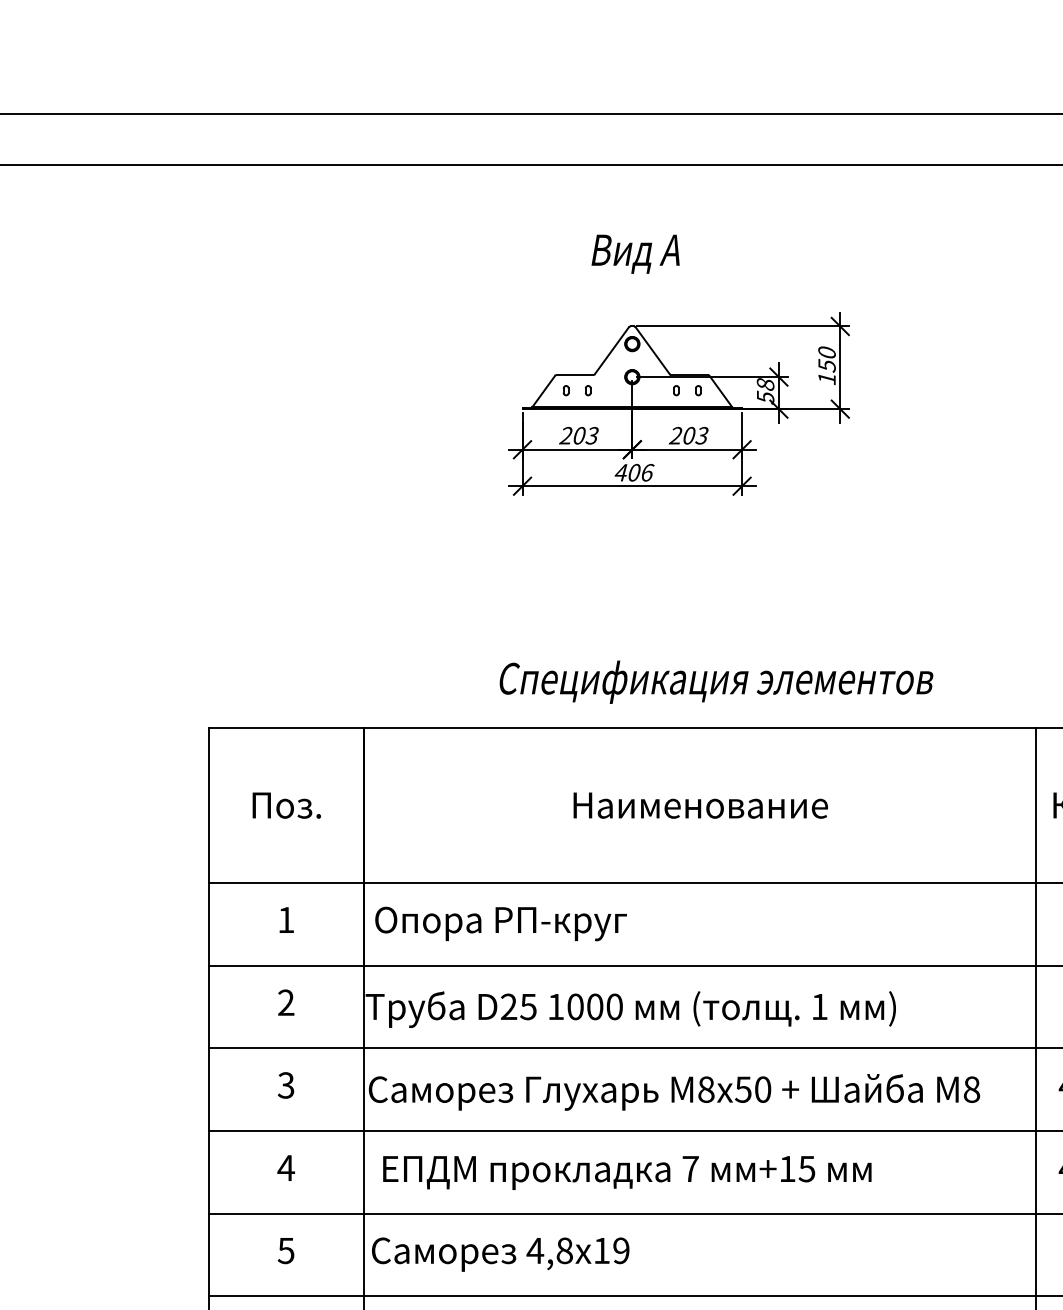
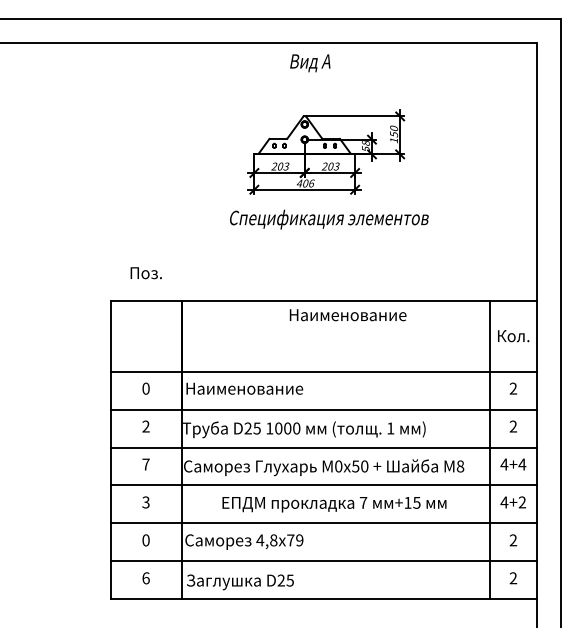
text: (636, 254) -> (310, 63), moved
text: (716, 681) -> (329, 219), moved
text: (285, 806) -> (145, 273), moved
text: (699, 806) -> (347, 315), moved
text: (285, 919) -> (145, 388), 1 -> 0
text: (500, 923) -> (244, 390), Опора РП-круг -> Наименование
text: (285, 1085) -> (145, 464), 3 -> 7
text: (705, 1089) -> (338, 466), 8 -> 0
text: (287, 1168) -> (146, 502), 4 -> 3
text: (627, 1172) -> (334, 504), moved
text: (285, 1251) -> (145, 540), 5 -> 0
text: (601, 1251) -> (290, 540), 19 -> 79

